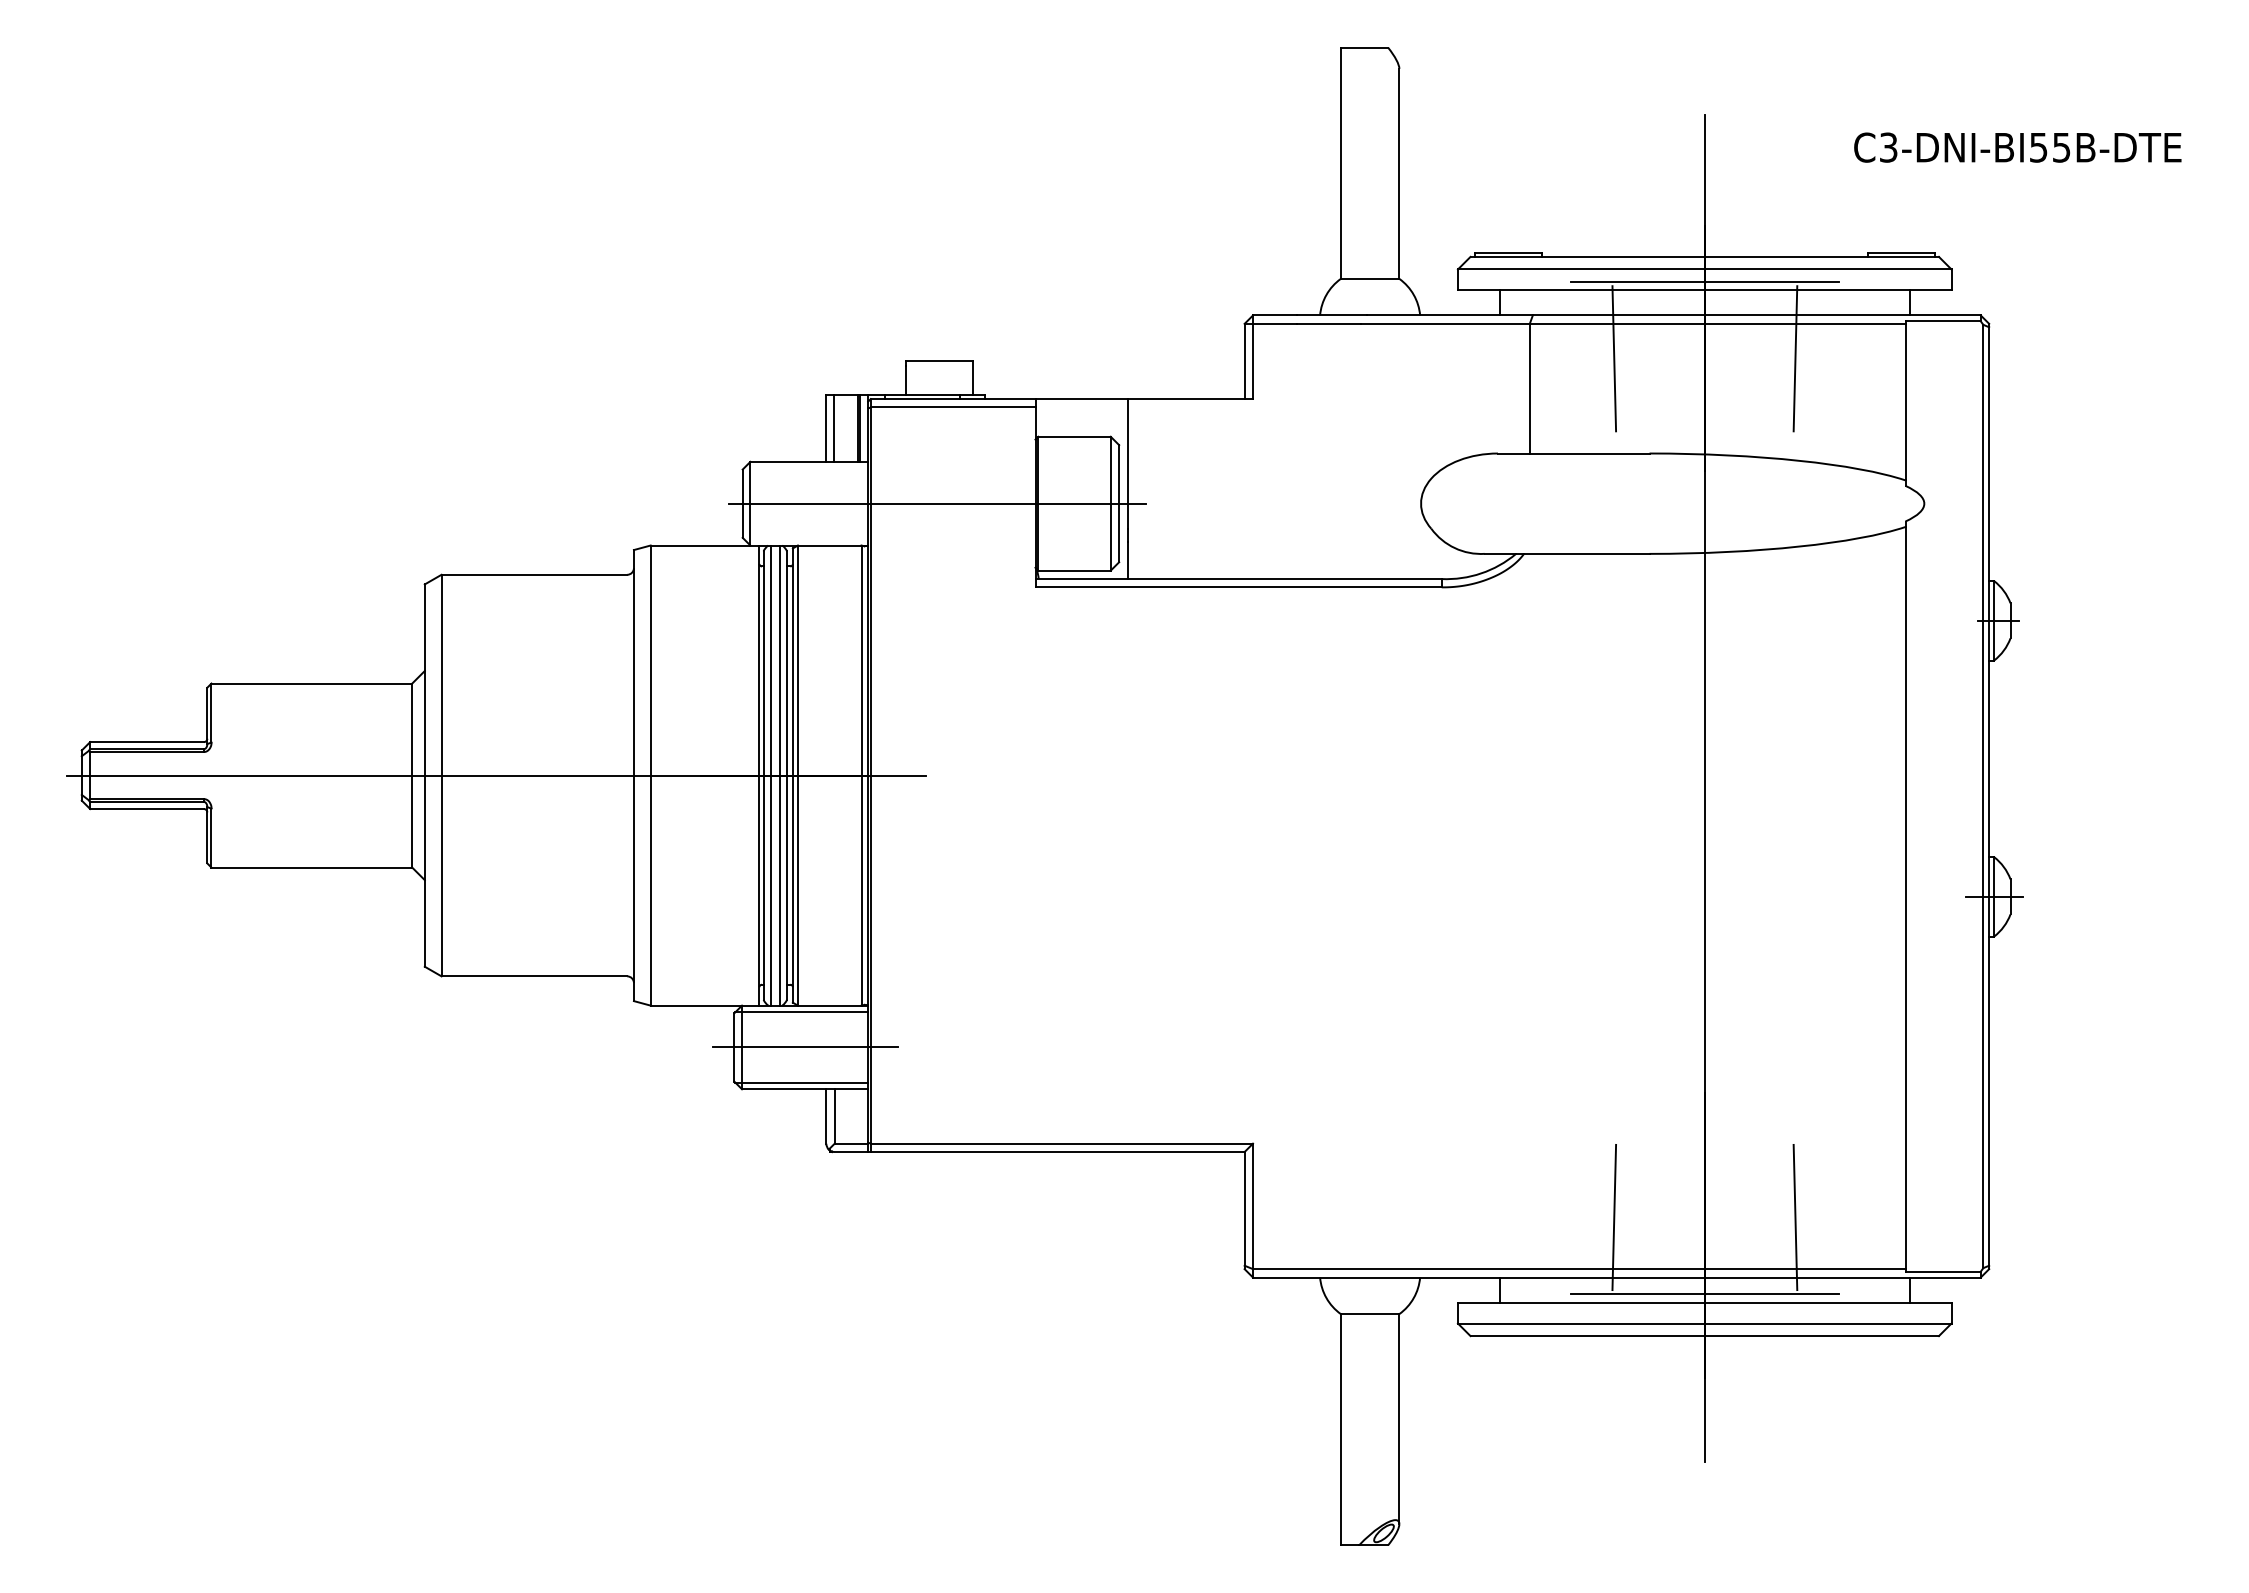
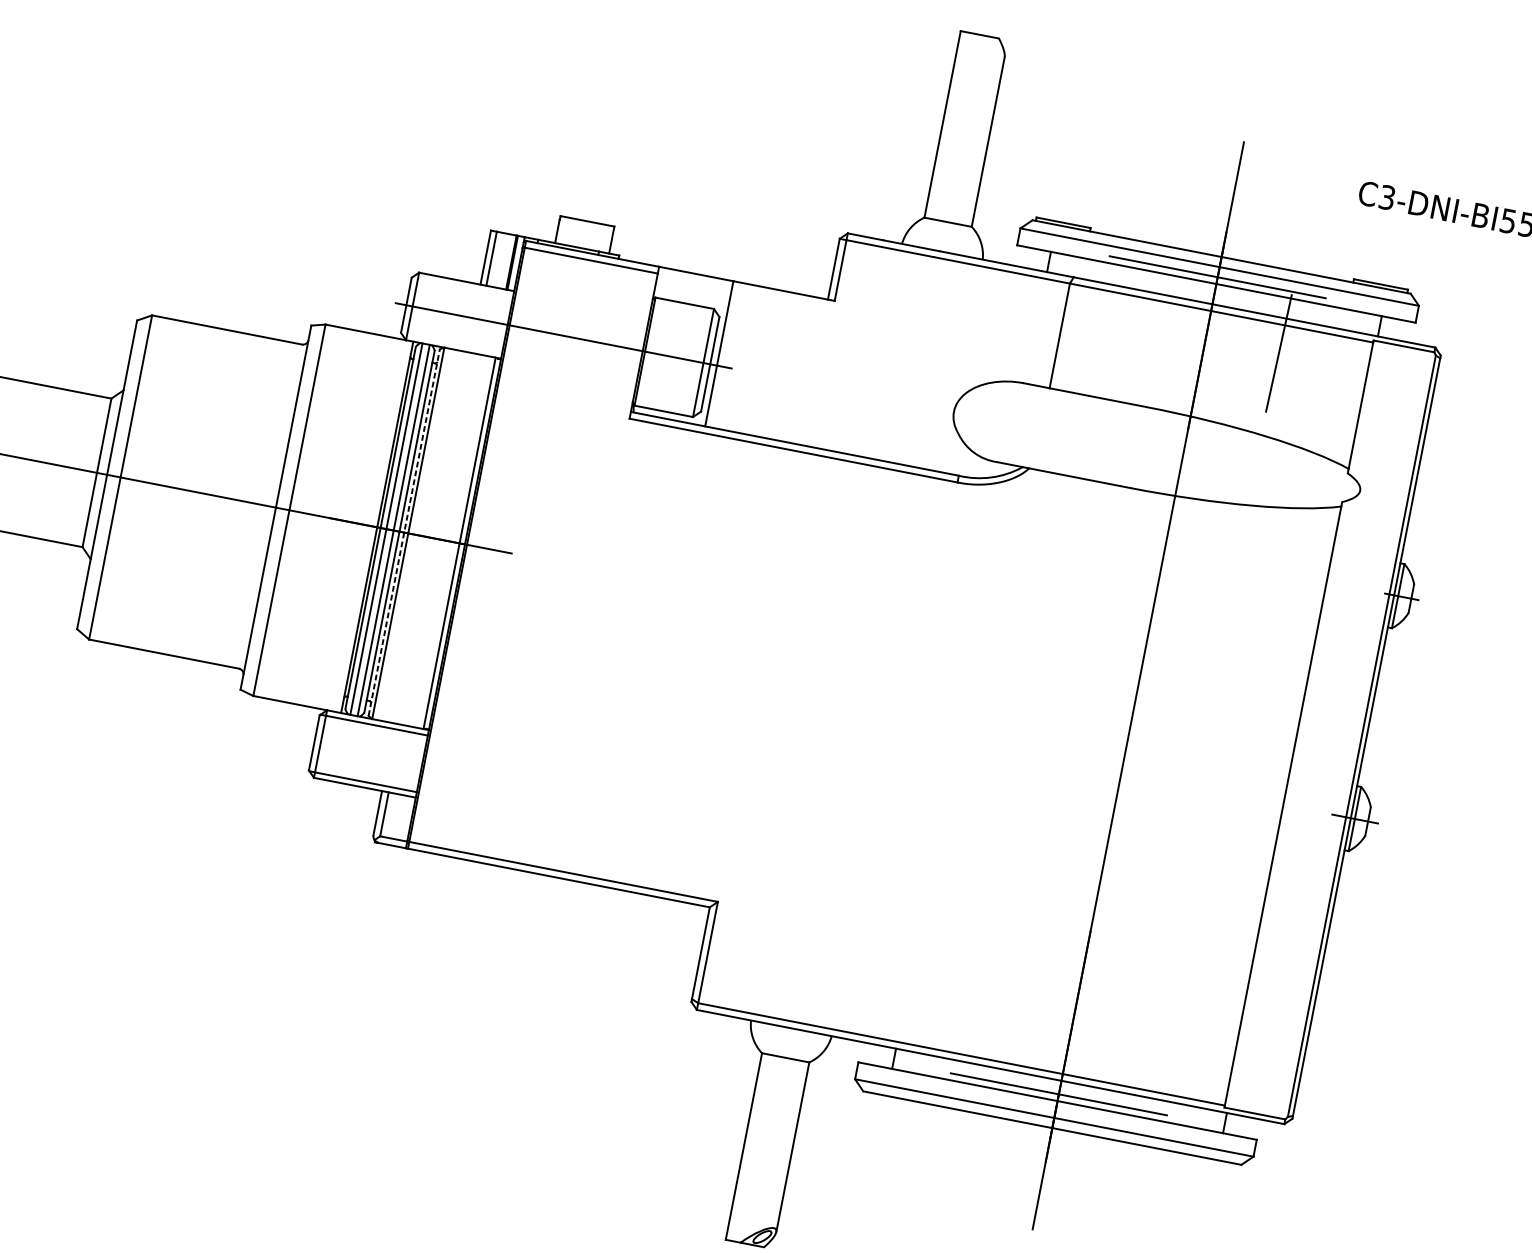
line: (1614, 358) -> (1132, 324), removed
line: (792, 775) -> (403, 532), solid -> dashed
line: (805, 1047) -> (371, 754), removed
line: (1614, 1217) -> (998, 1018), removed
line: (1795, 1217) -> (1144, 1046), removed

